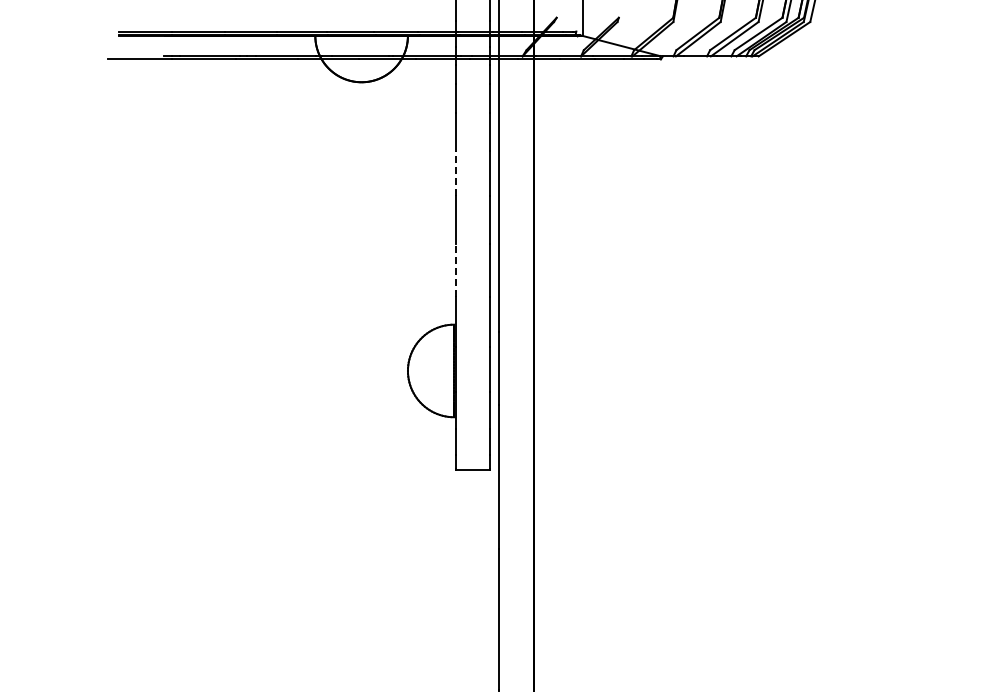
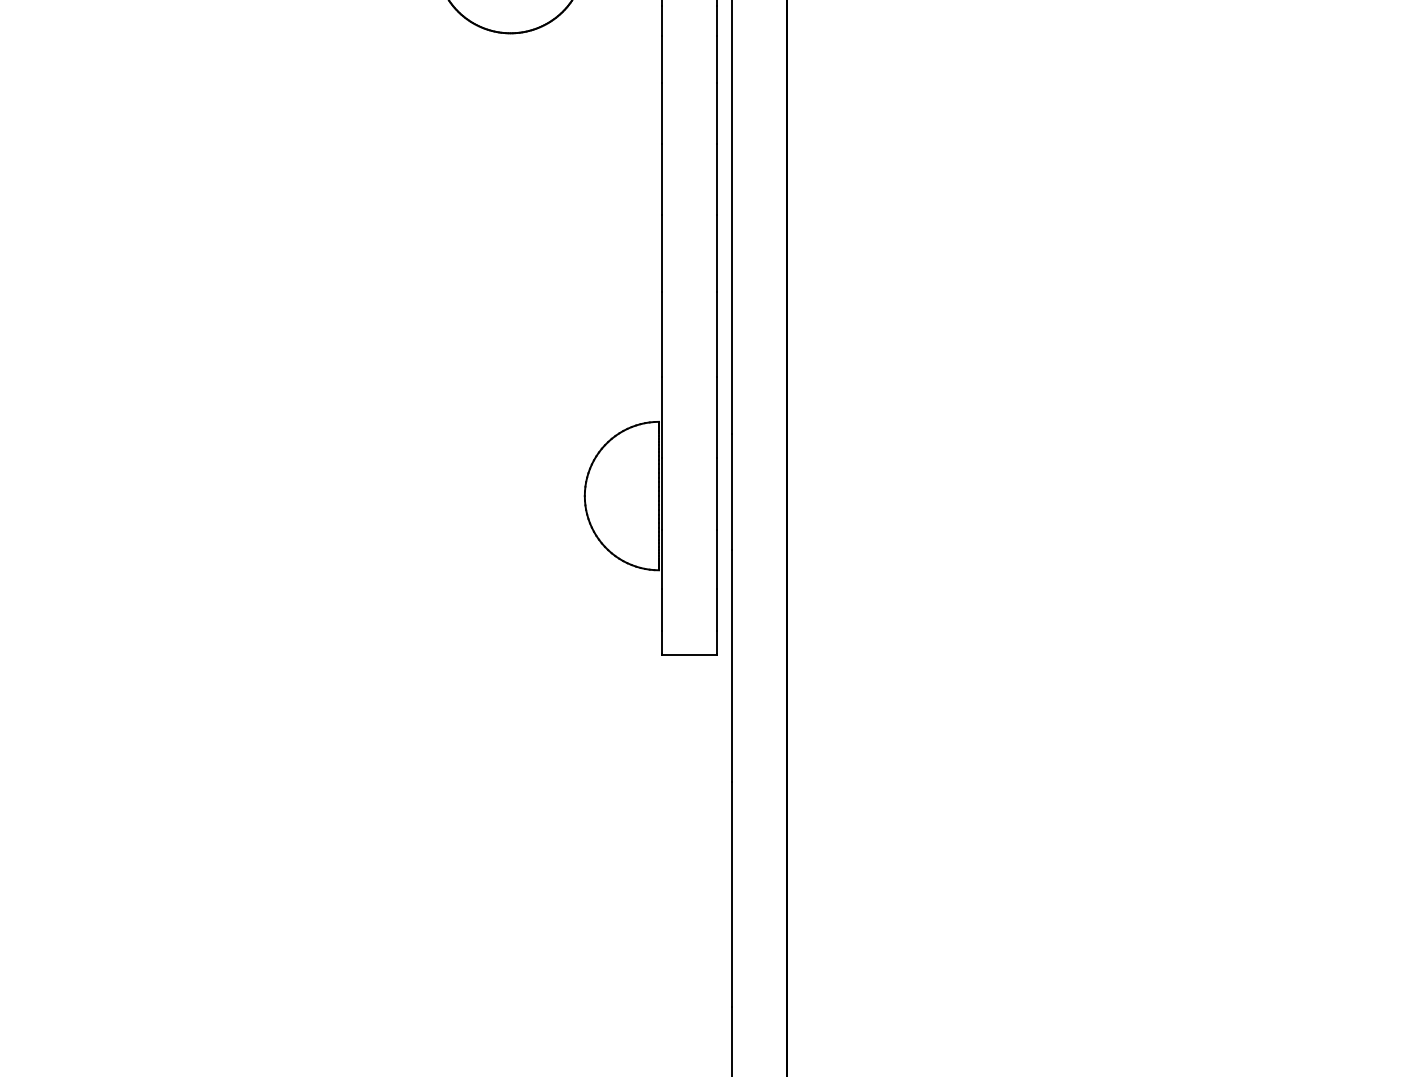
line: (455, 173) -> (661, 179), dashed -> solid
line: (455, 269) -> (661, 333), dashed -> solid

